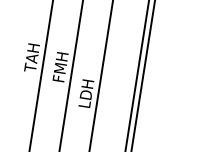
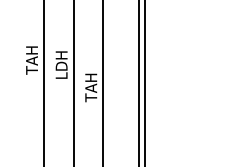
text: (60, 66) -> (61, 64), FMH -> LDH
text: (86, 93) -> (91, 87), LDH -> TAH

